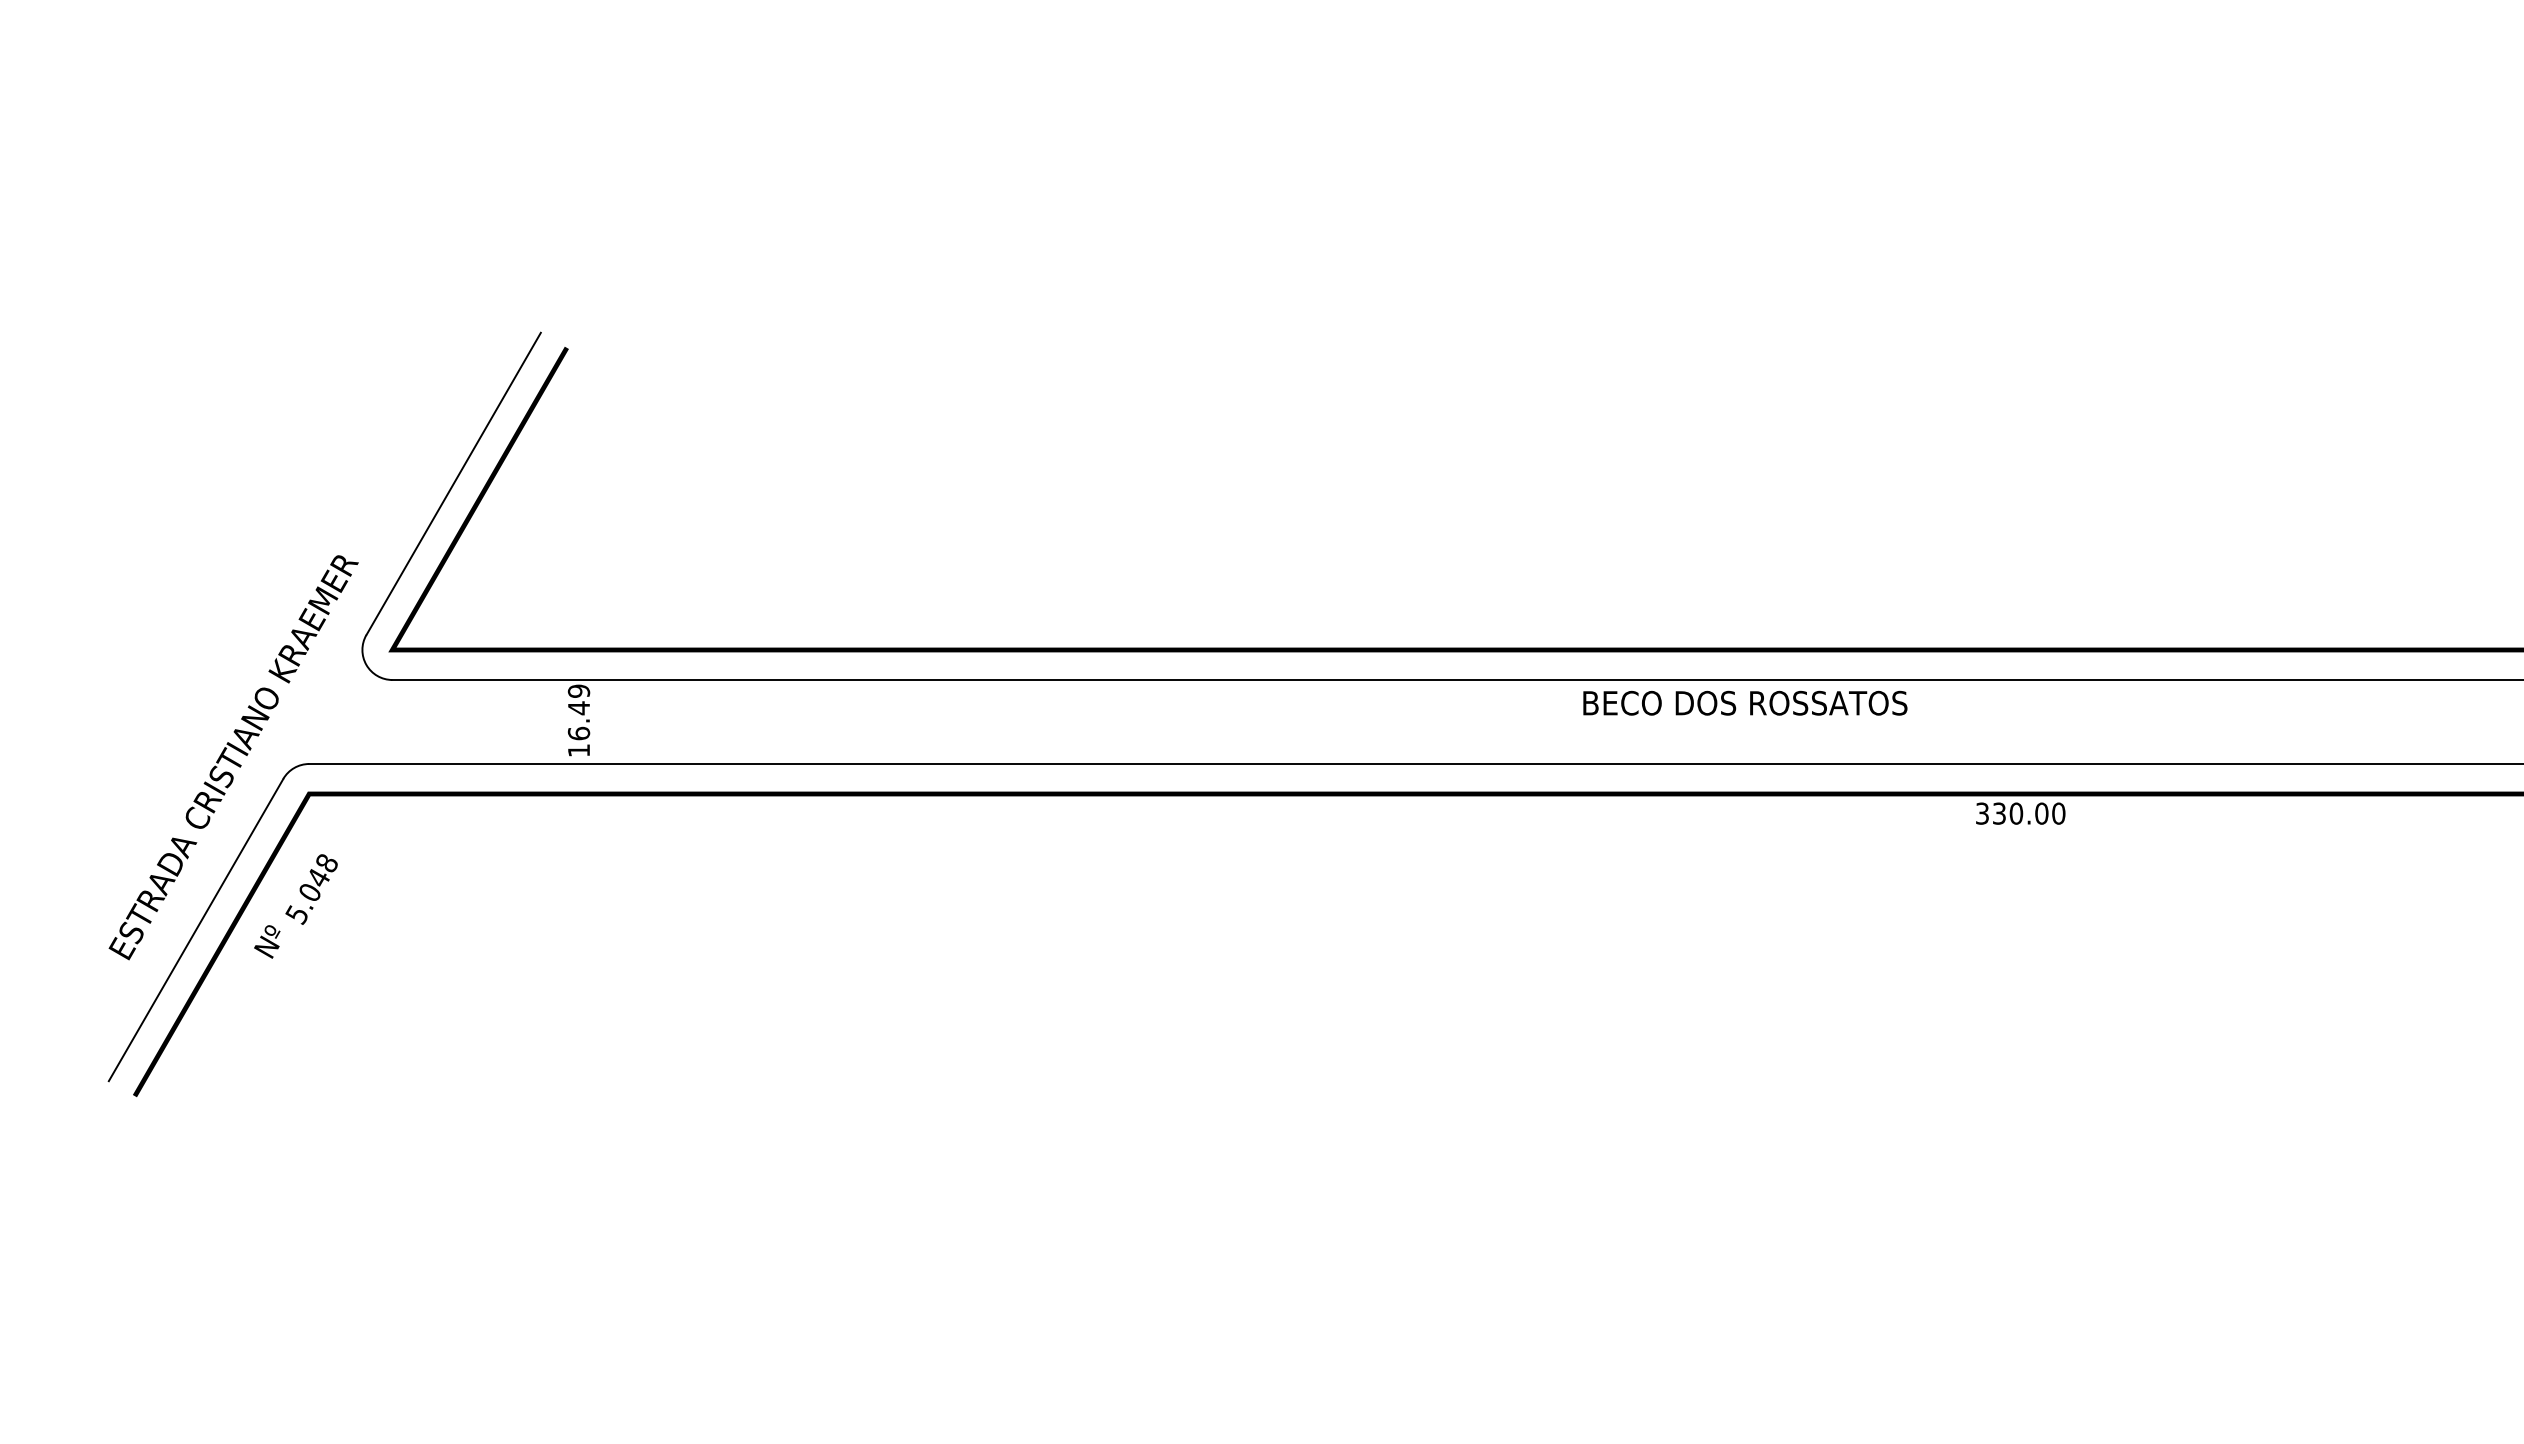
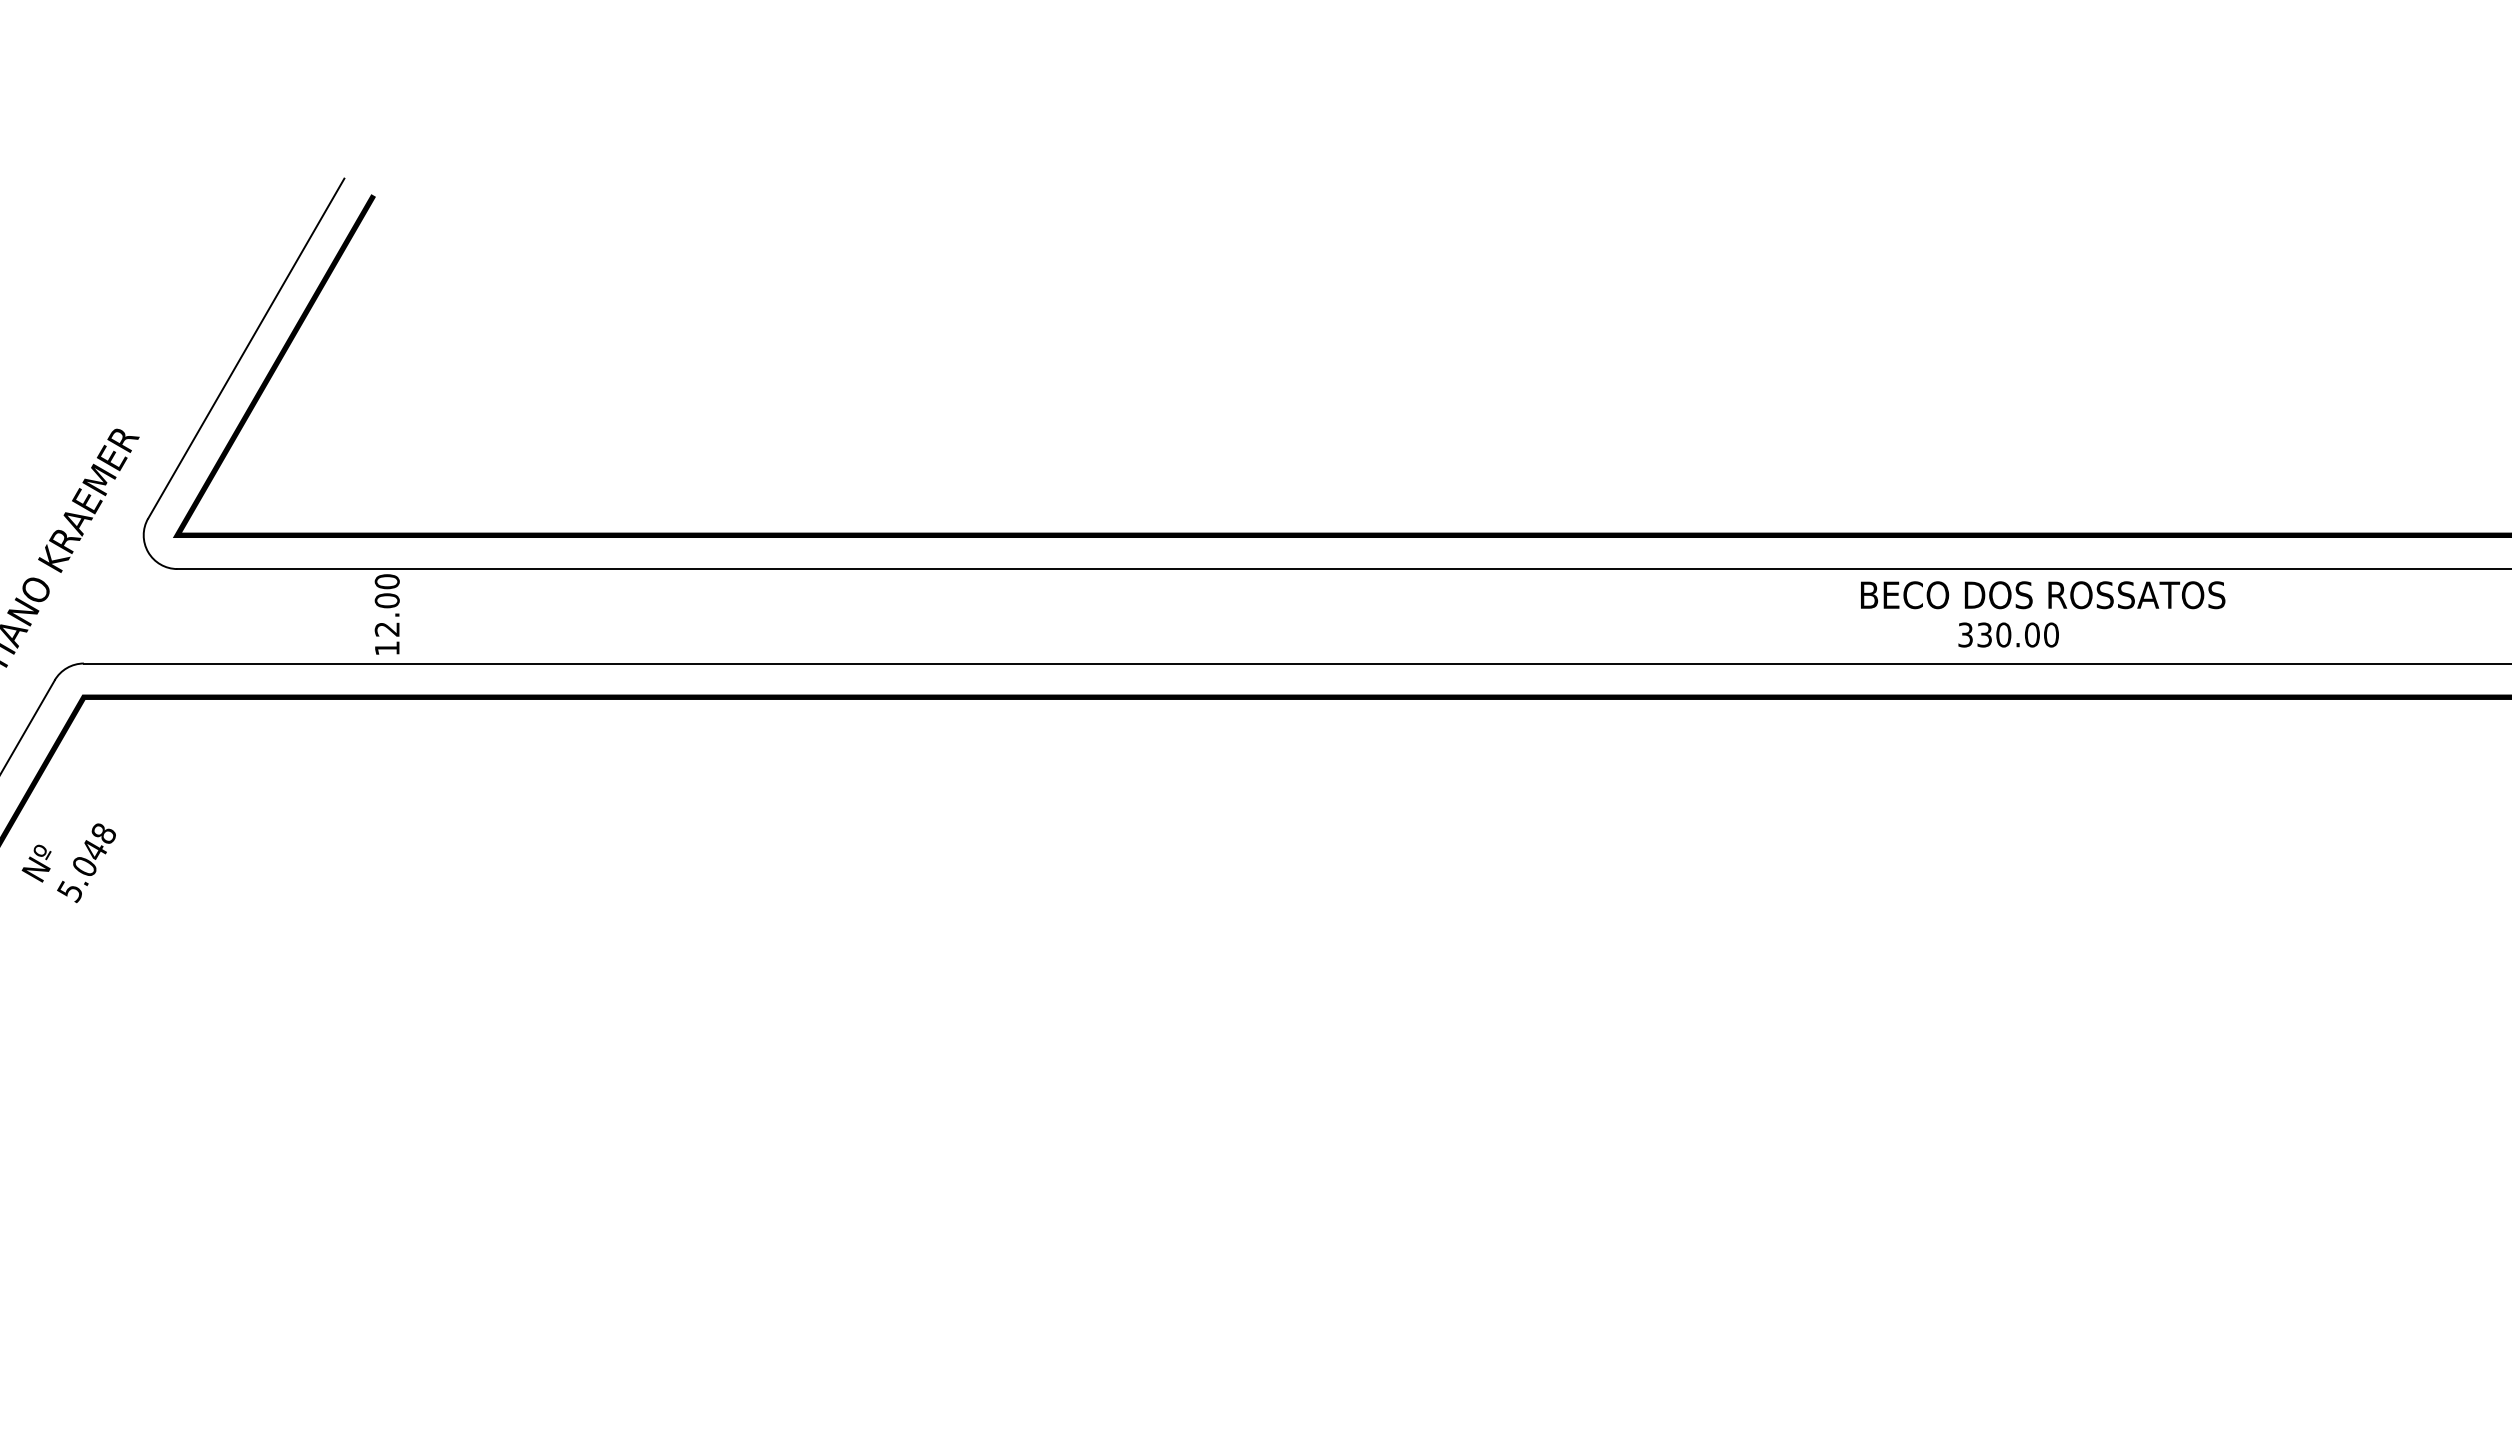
text: (1745, 702) -> (2043, 594), moved
text: (578, 712) -> (386, 605), 16.49 -> 12.00
text: (2020, 813) -> (2008, 634), moved
text: (311, 889) -> (86, 863), moved

